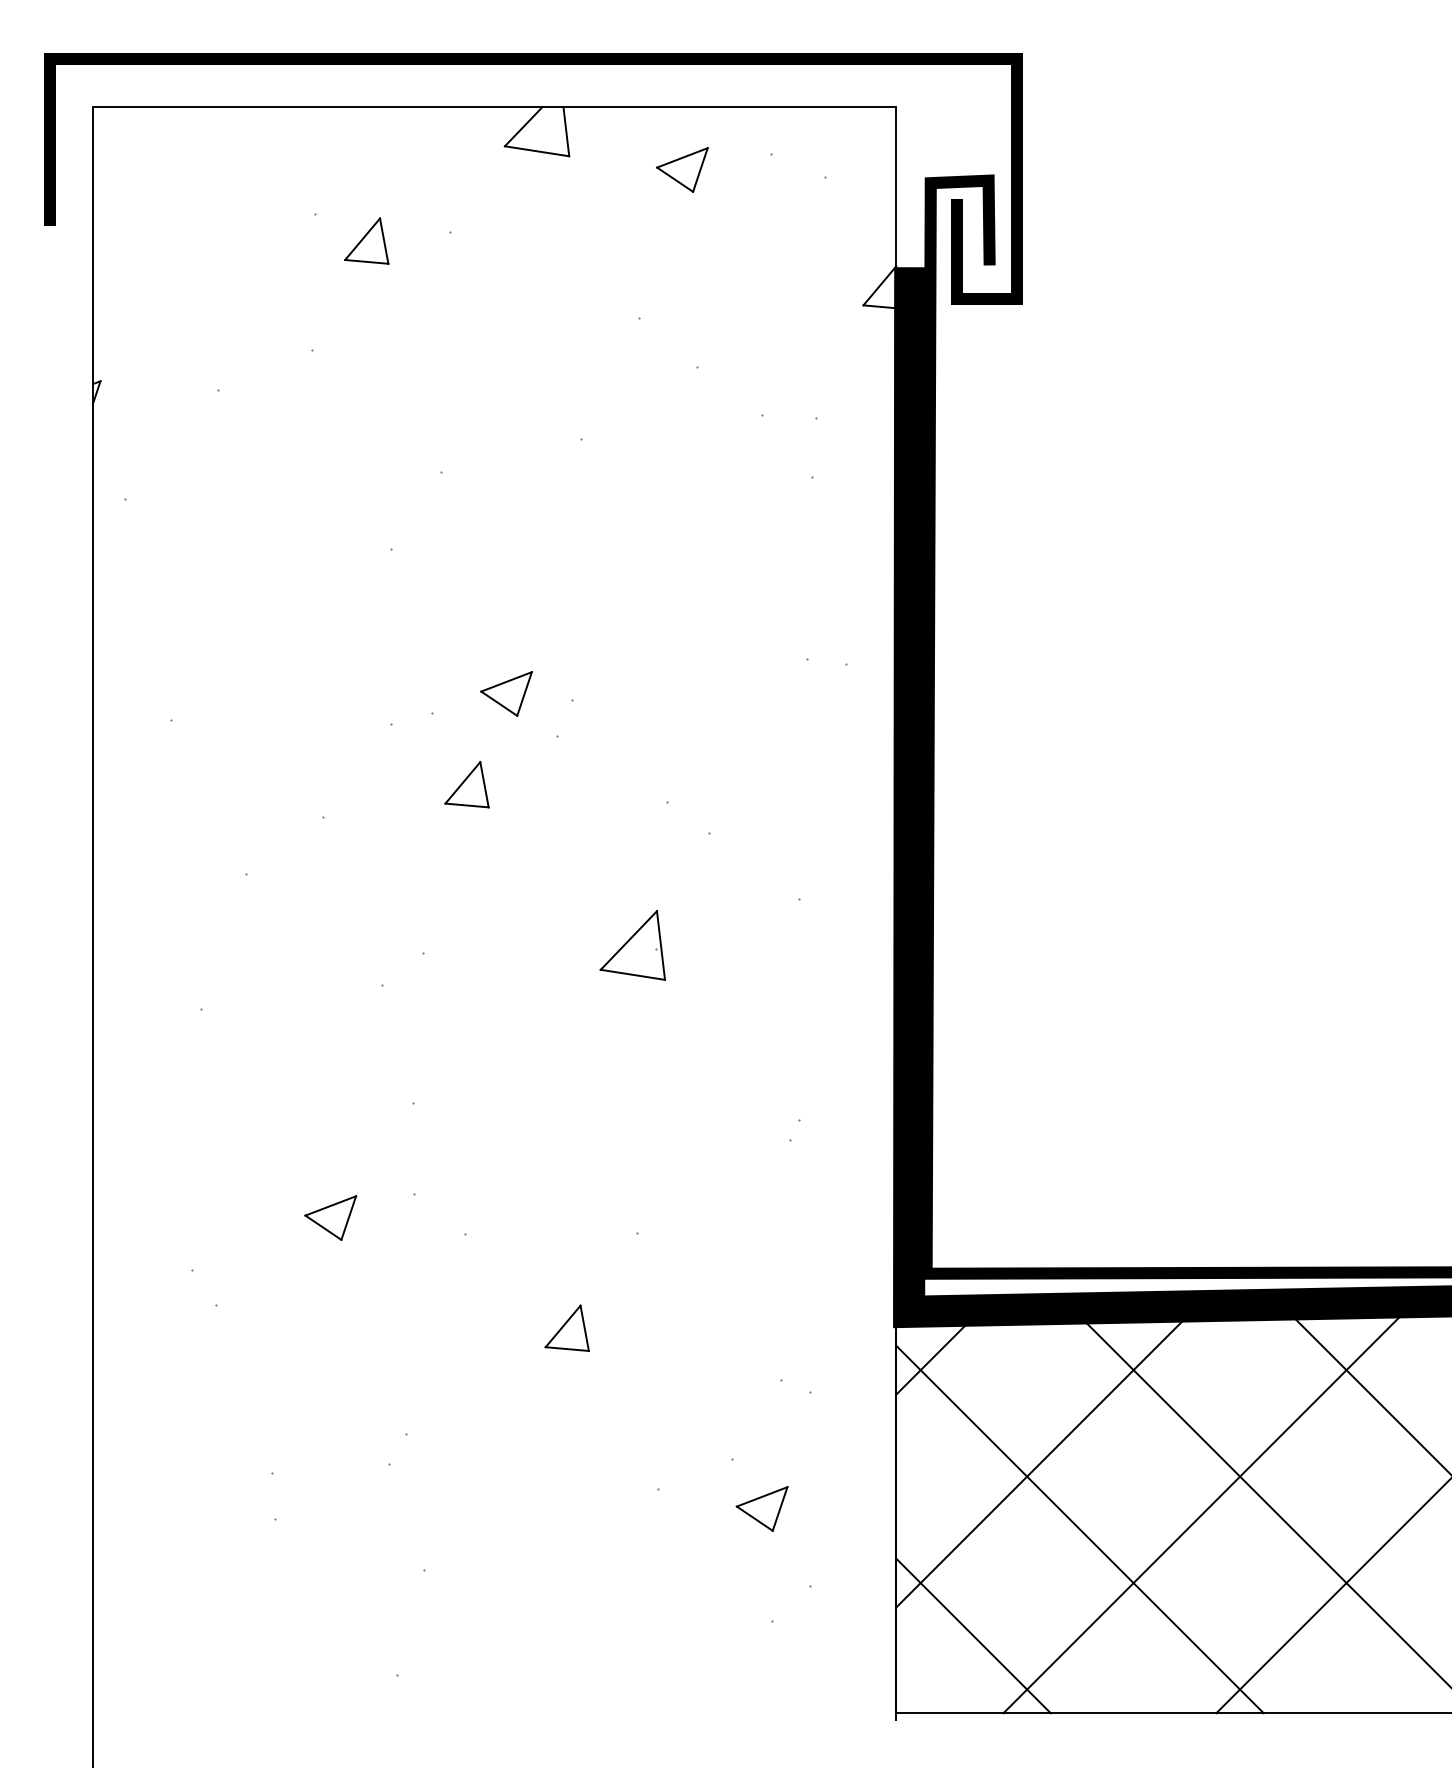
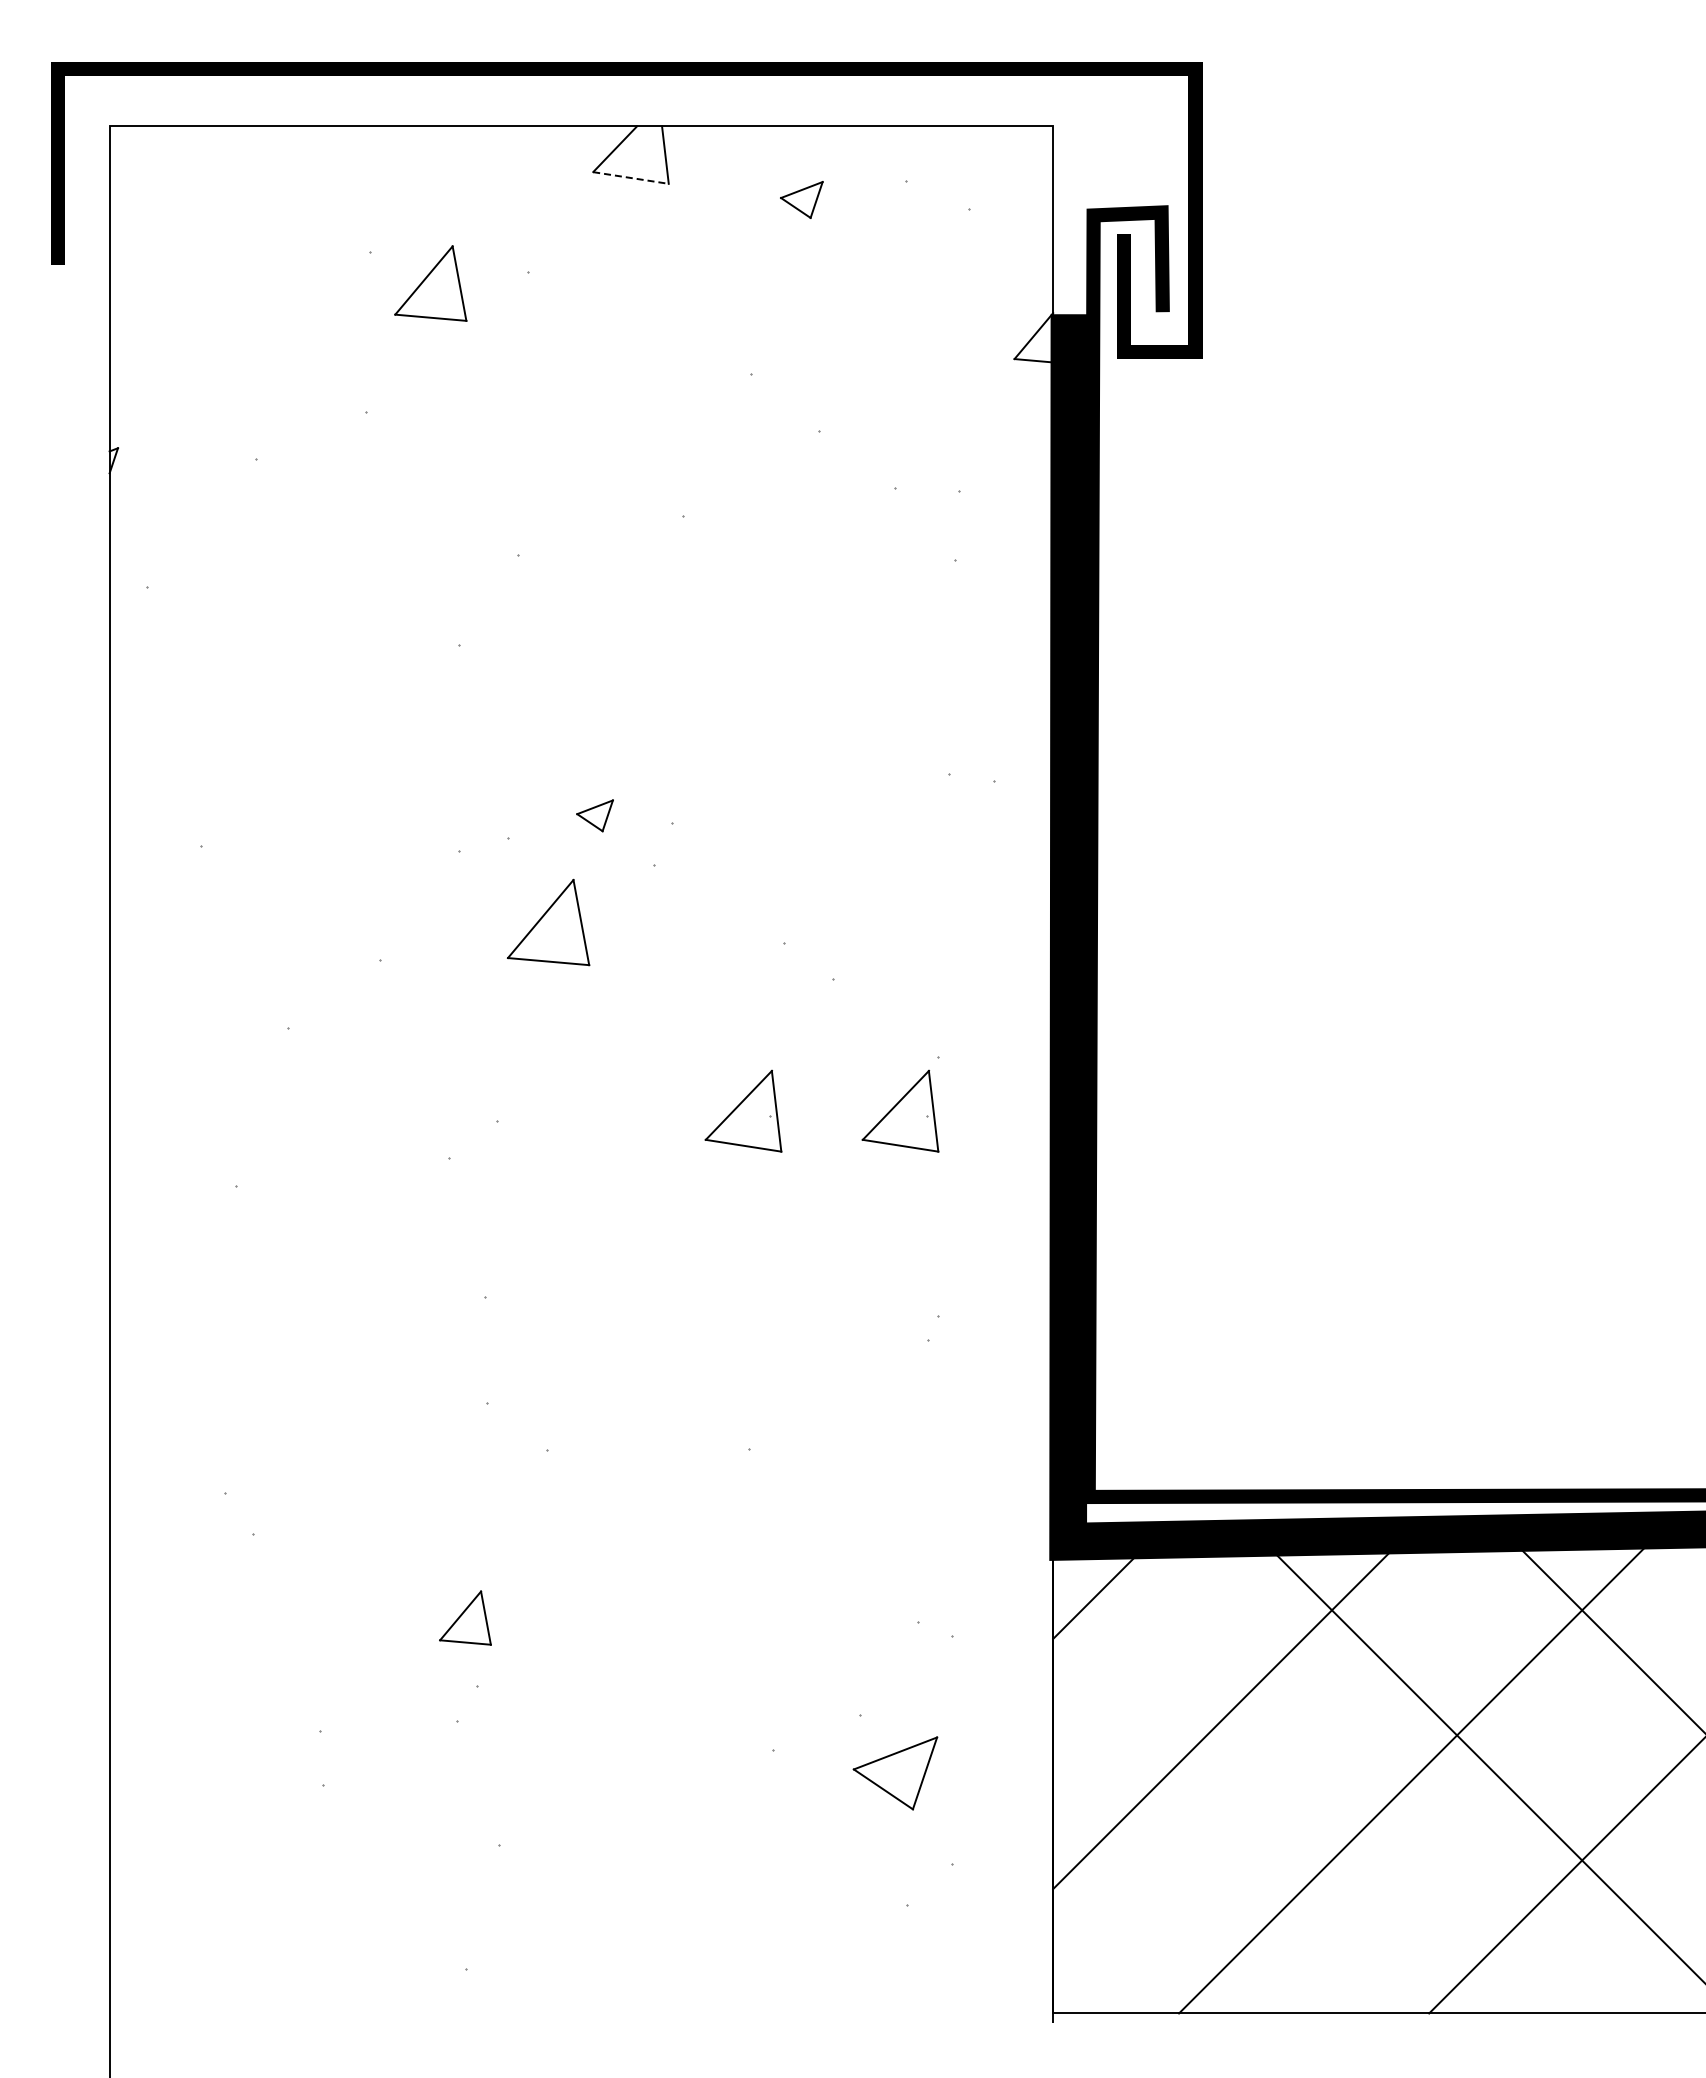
line: (537, 151) -> (631, 178), solid -> dashed
part: (682, 169) -> (801, 199), size x0.7
part: (366, 241) -> (430, 283), size x1.4
part: (506, 693) -> (594, 815), size x0.6
part: (466, 784) -> (548, 921), size x1.6
part: (766, 944) -> (900, 1110), added
part: (330, 1218) -> (388, 1431), removed
part: (567, 1327) -> (465, 1617), moved
part: (762, 1509) -> (895, 1773), size x1.4
line: (1079, 1529) -> (1268, 1797), removed
line: (973, 1635) -> (1143, 1922), removed

